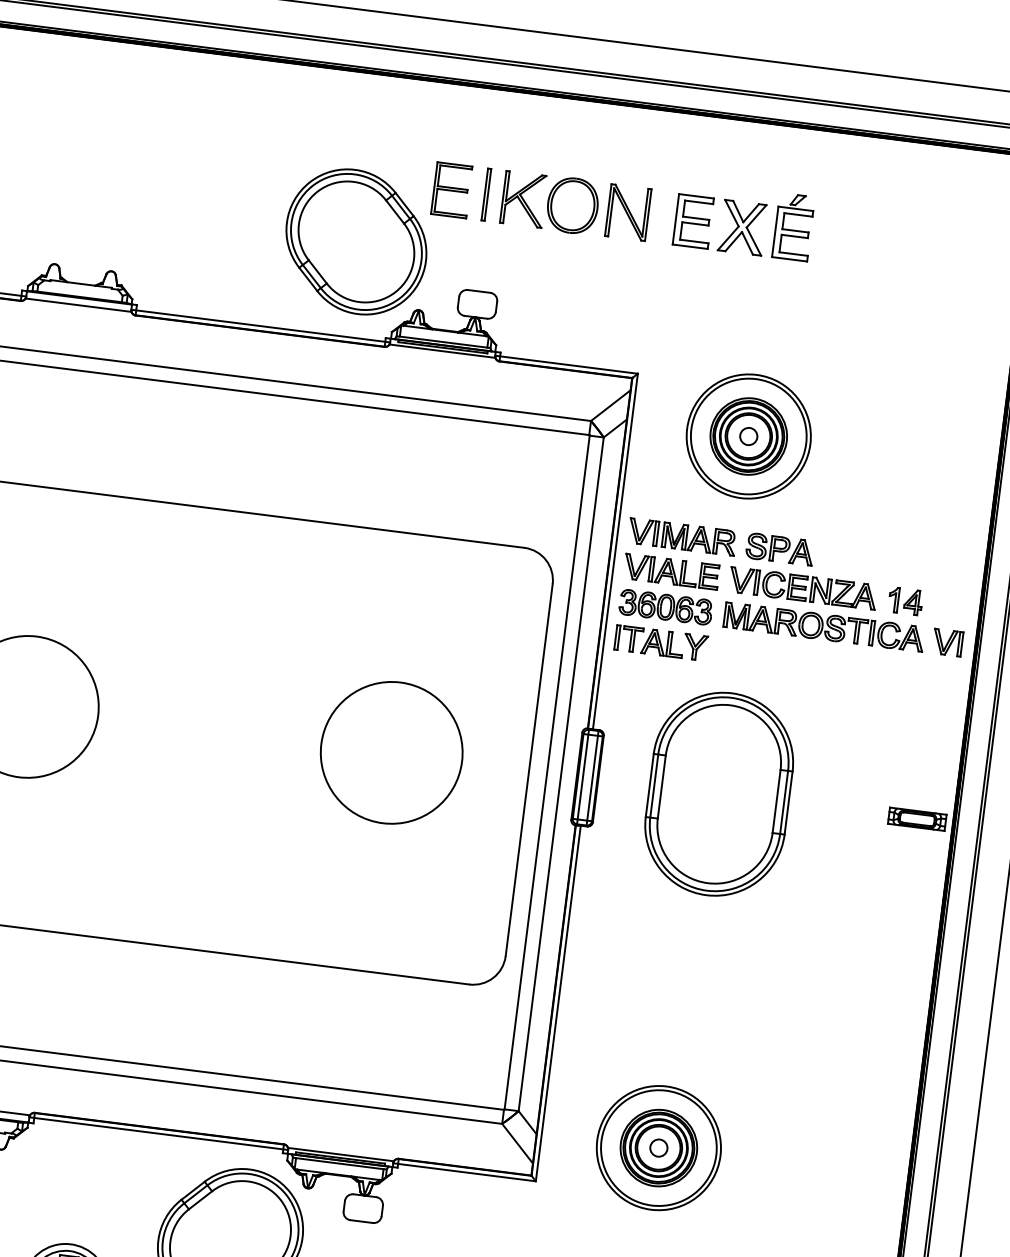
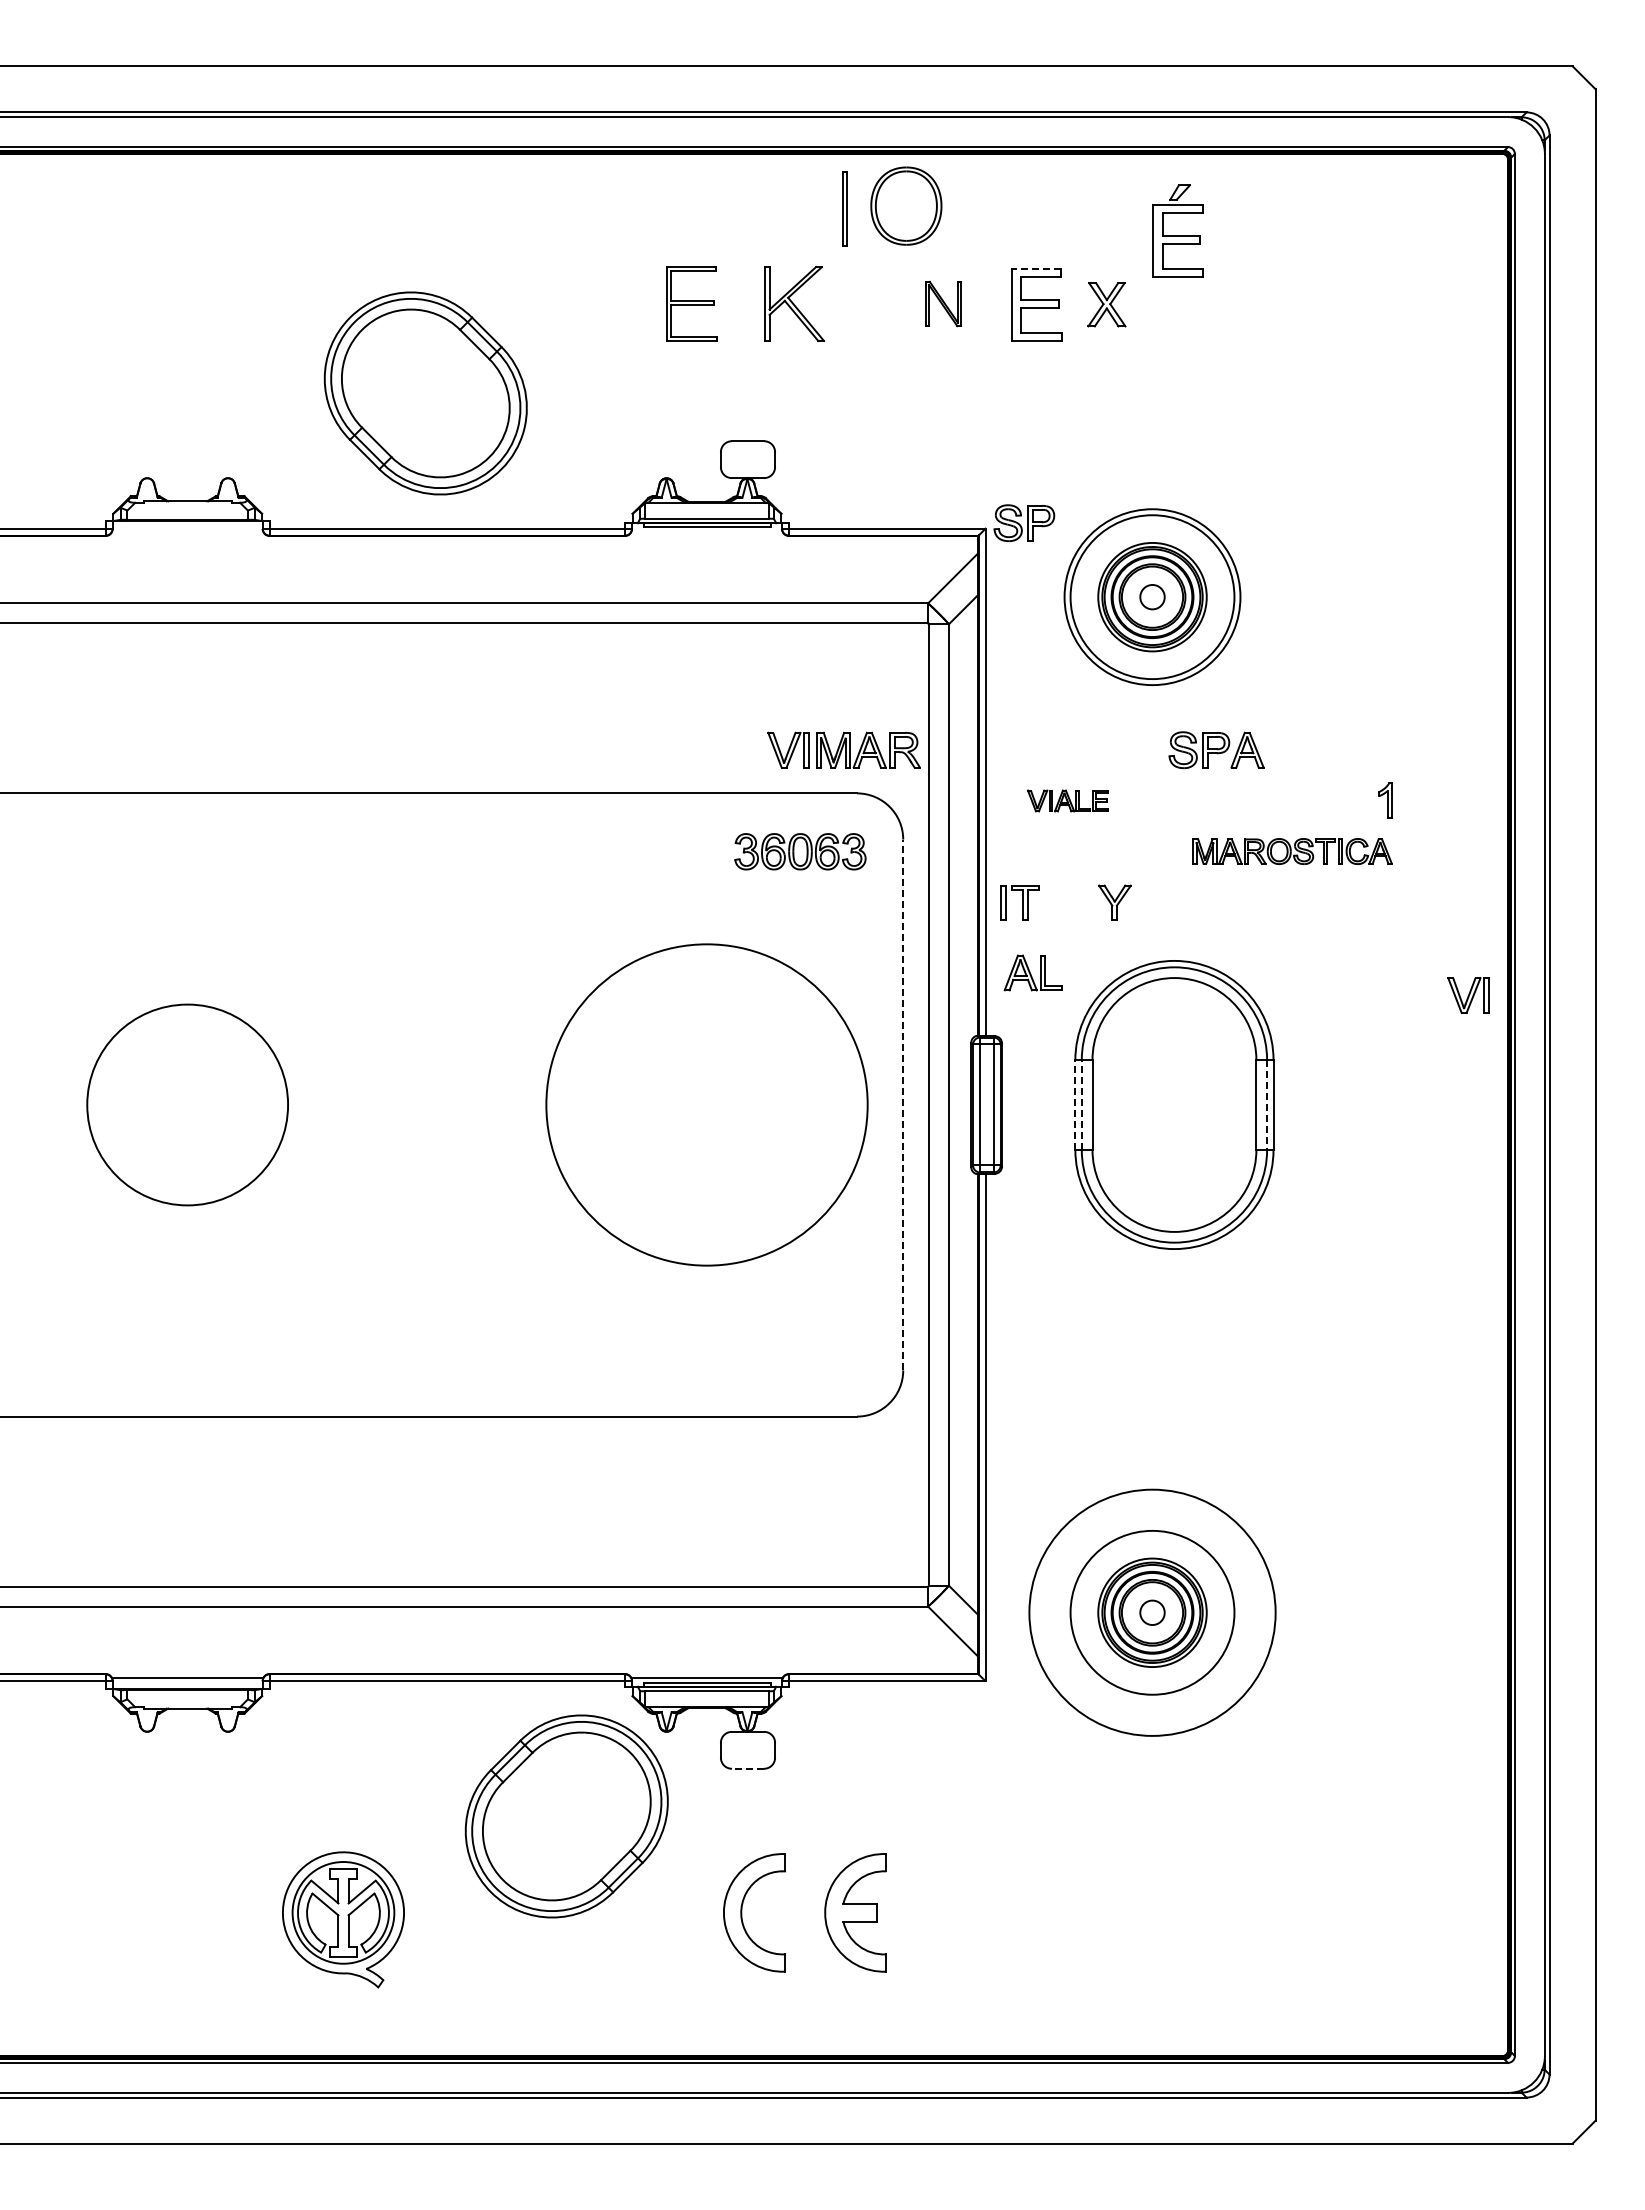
part: (486, 194) -> (844, 208), moved
line: (696, 195) -> (1036, 268), solid -> dashed
part: (572, 205) -> (906, 205), moved
part: (628, 212) -> (943, 303), size x0.6
part: (793, 226) -> (1177, 230), moved
part: (742, 227) -> (1106, 304), size x0.6
part: (356, 241) -> (425, 393), moved
line: (78, 305) -> (187, 531), removed
line: (442, 351) -> (706, 531), removed
part: (665, 373) -> (1024, 523), added
part: (682, 536) -> (843, 749), moved
part: (671, 571) -> (1067, 800), size x0.6
part: (802, 588) -> (1255, 800), removed
part: (912, 601) -> (1412, 800), removed
part: (666, 607) -> (800, 851), moved
part: (824, 627) -> (1292, 851), size x0.7
part: (662, 642) -> (1032, 972), moved
part: (947, 642) -> (1468, 995), moved
circle: (391, 752) -> (706, 1104), size x1.6
line: (529, 769) -> (903, 1104), solid -> dashed
line: (649, 785) -> (1075, 1104), solid -> dashed
line: (654, 785) -> (1081, 1104), solid -> dashed
line: (784, 802) -> (1267, 1105), solid -> dashed
part: (917, 818) -> (1457, 1104), removed
circle: (658, 1147) -> (1152, 1612), size x1.4
line: (362, 1221) -> (748, 1768), solid -> dashed

